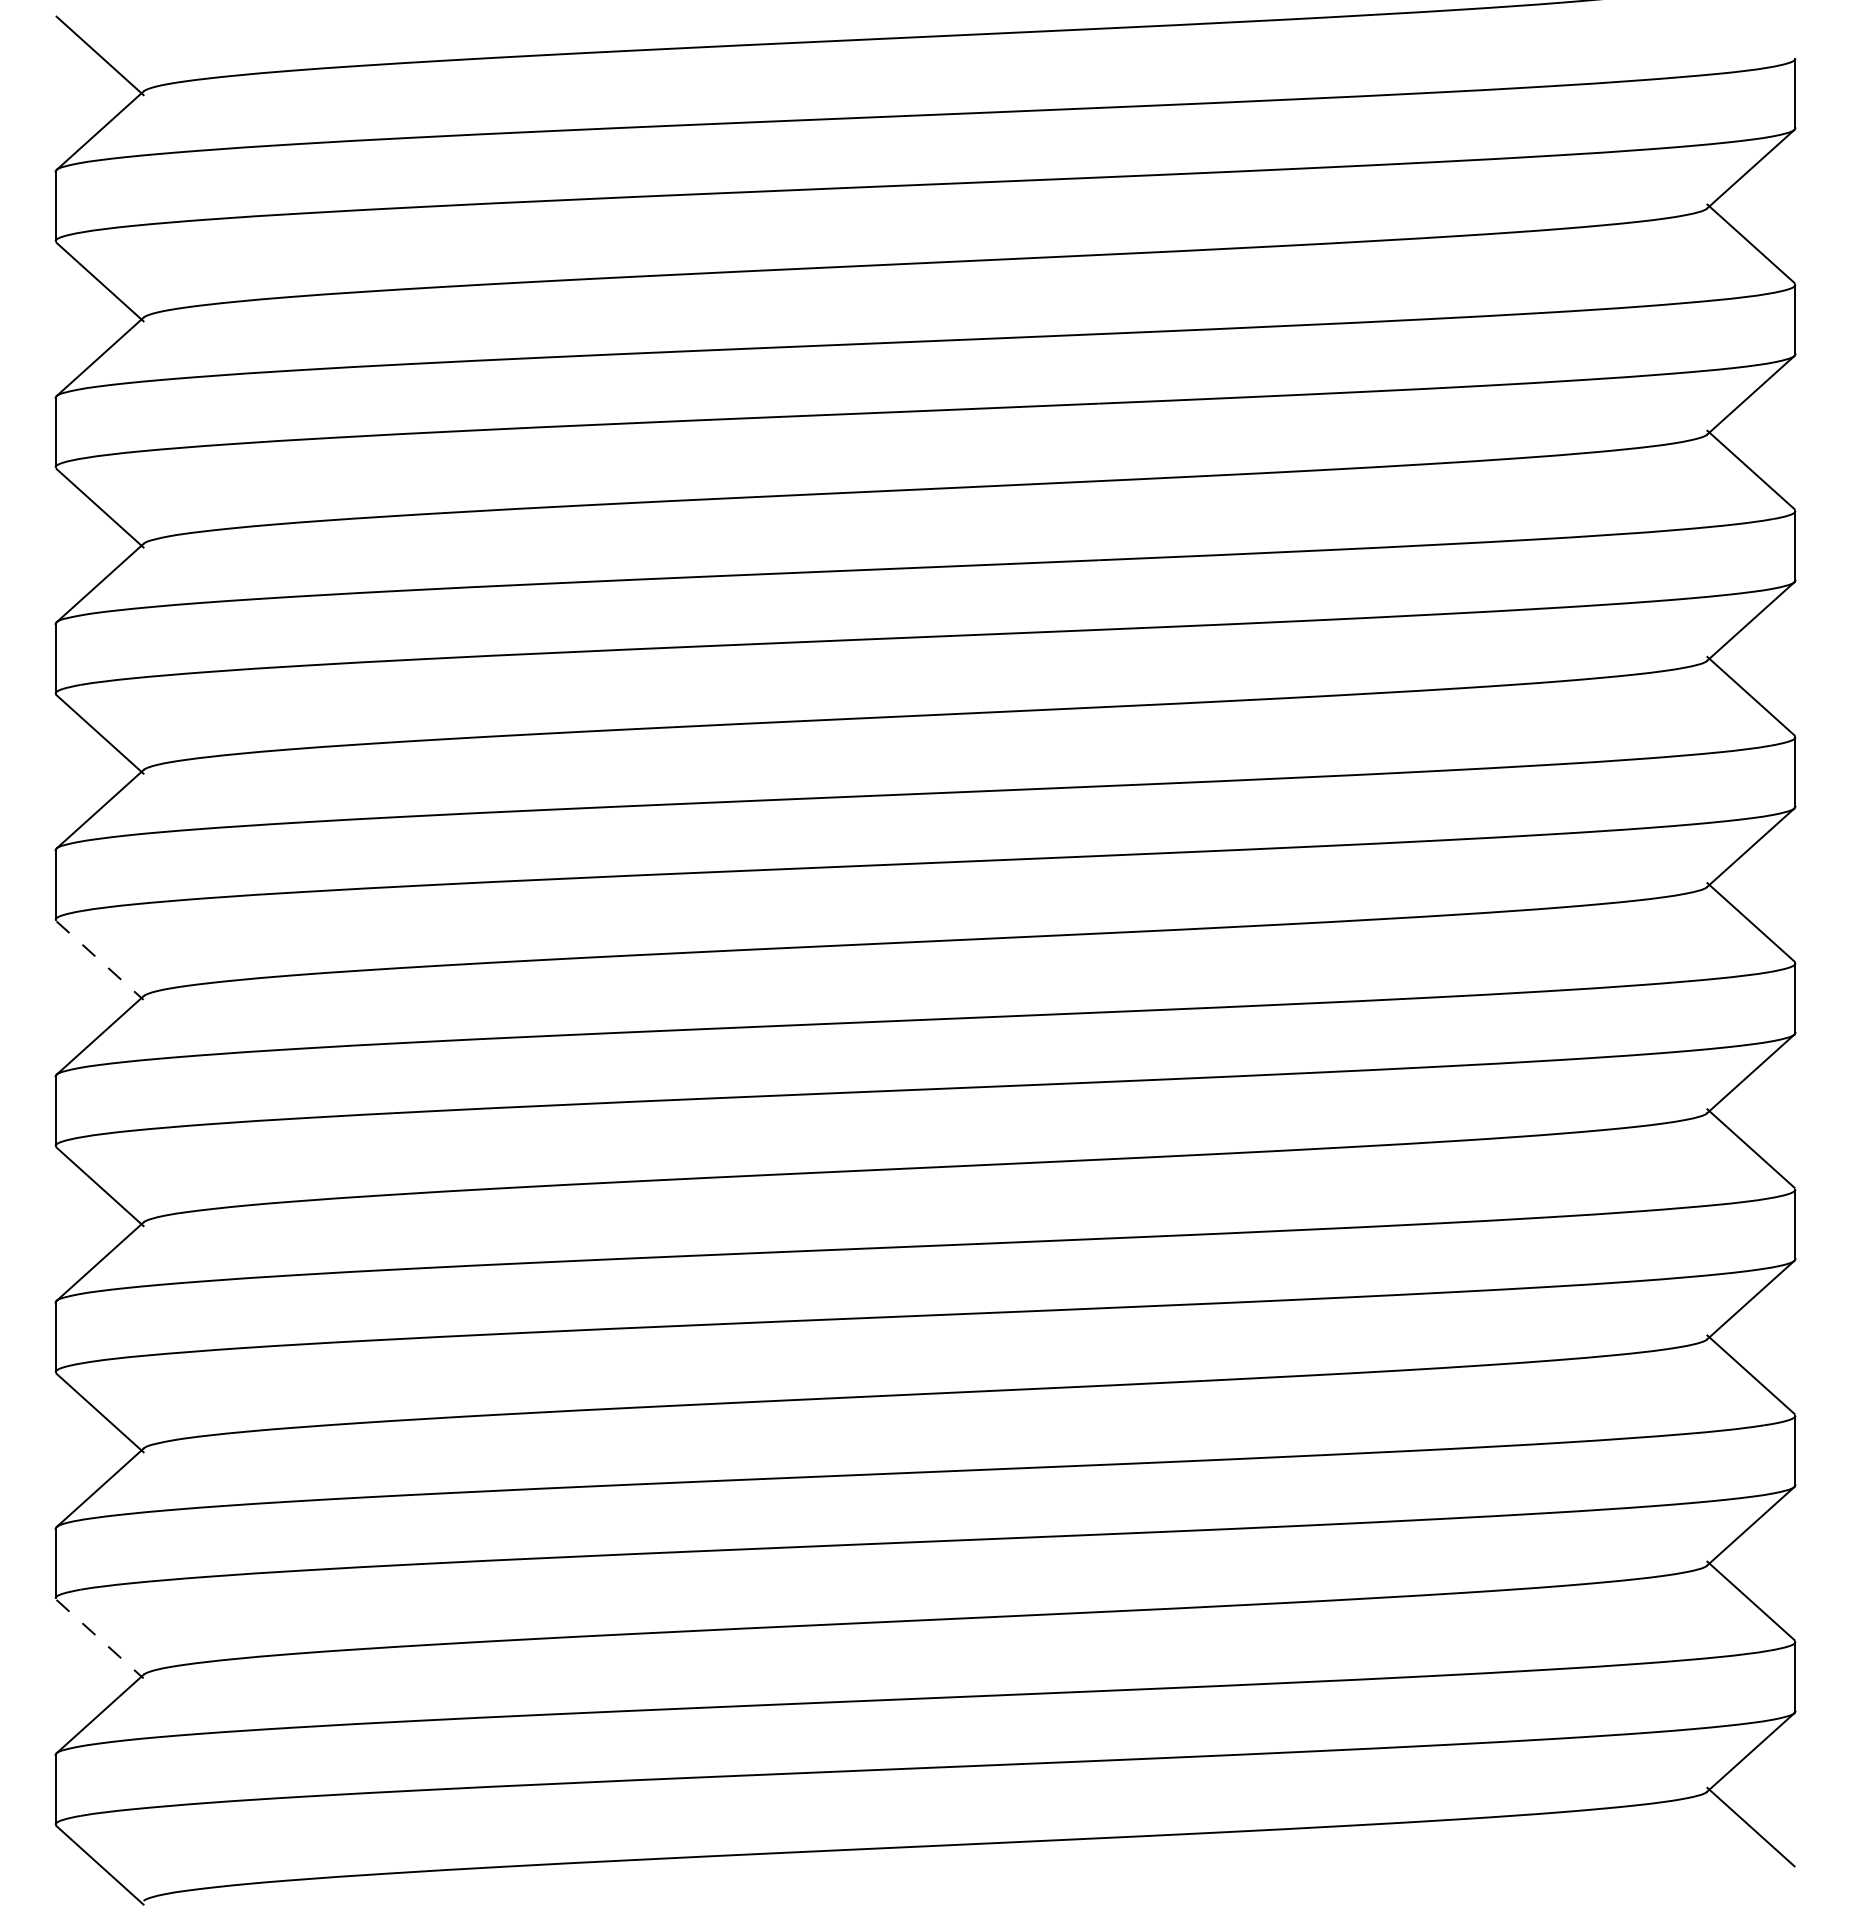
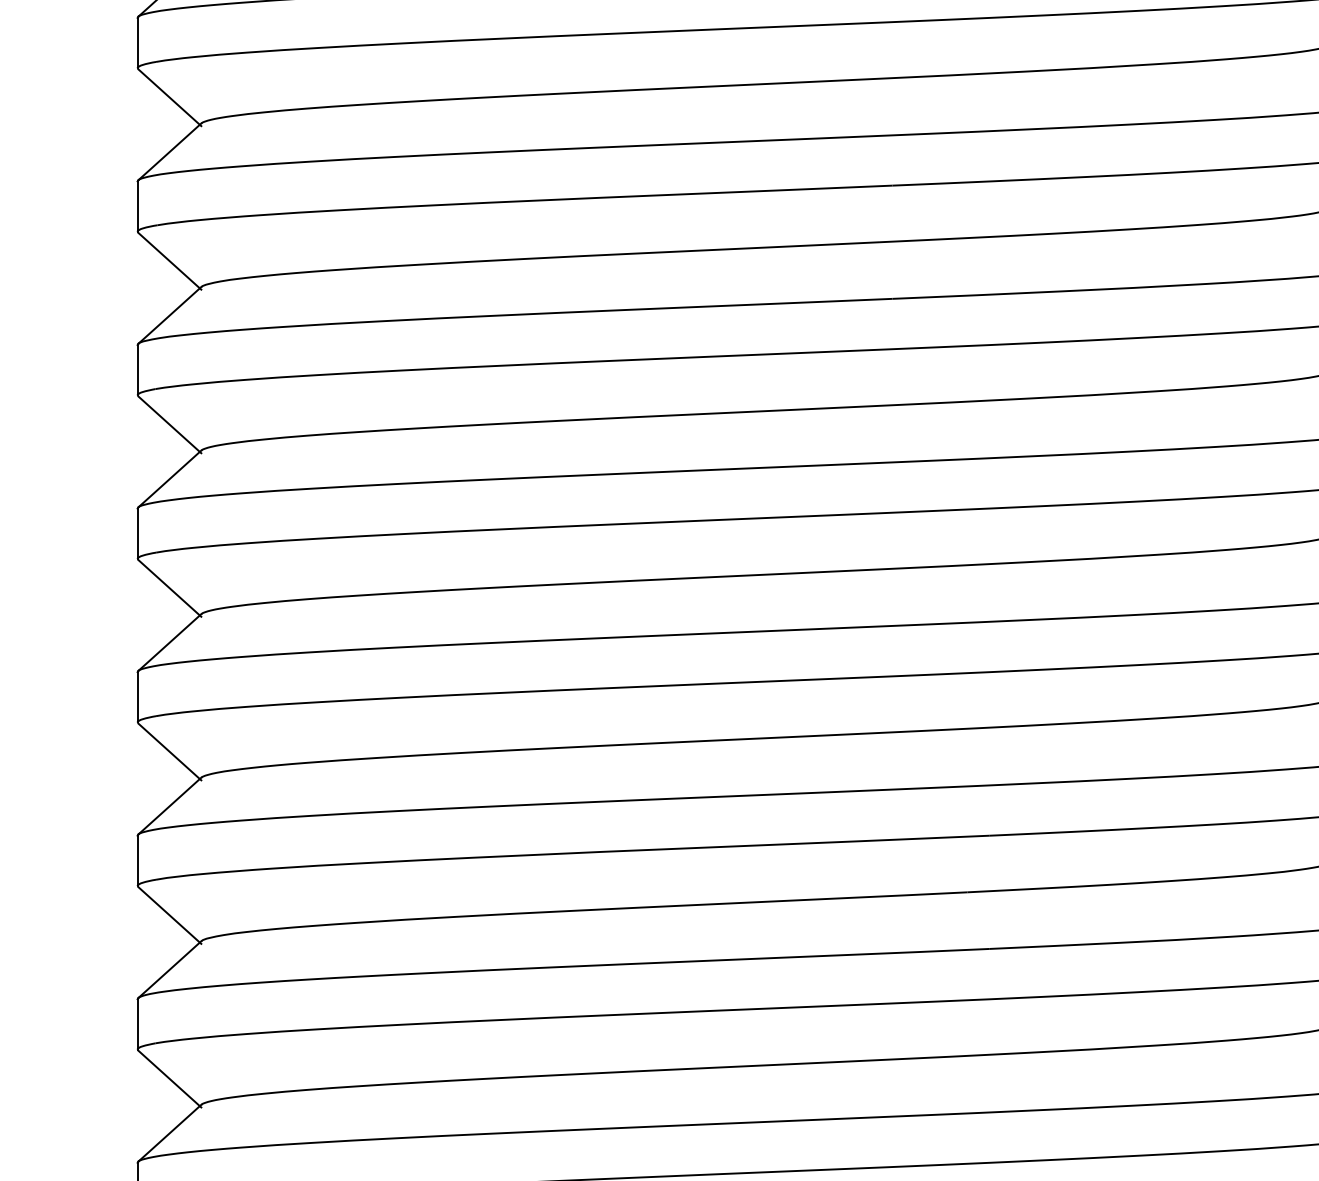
line: (100, 960) -> (170, 588), dashed -> solid
line: (100, 1639) -> (170, 1079), dashed -> solid

